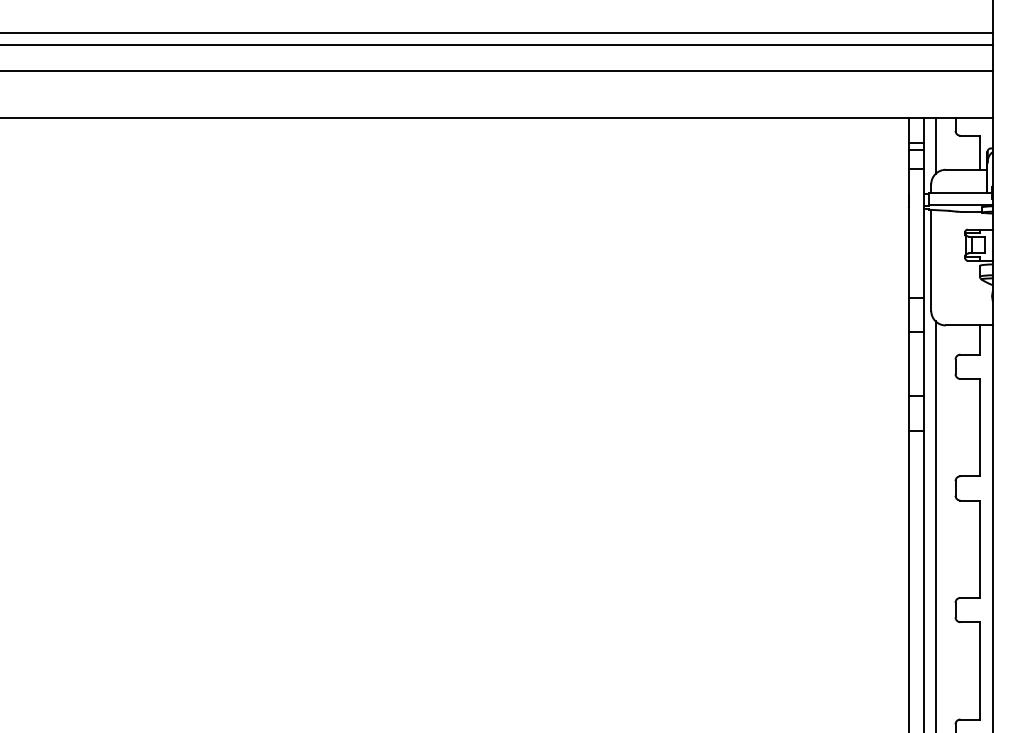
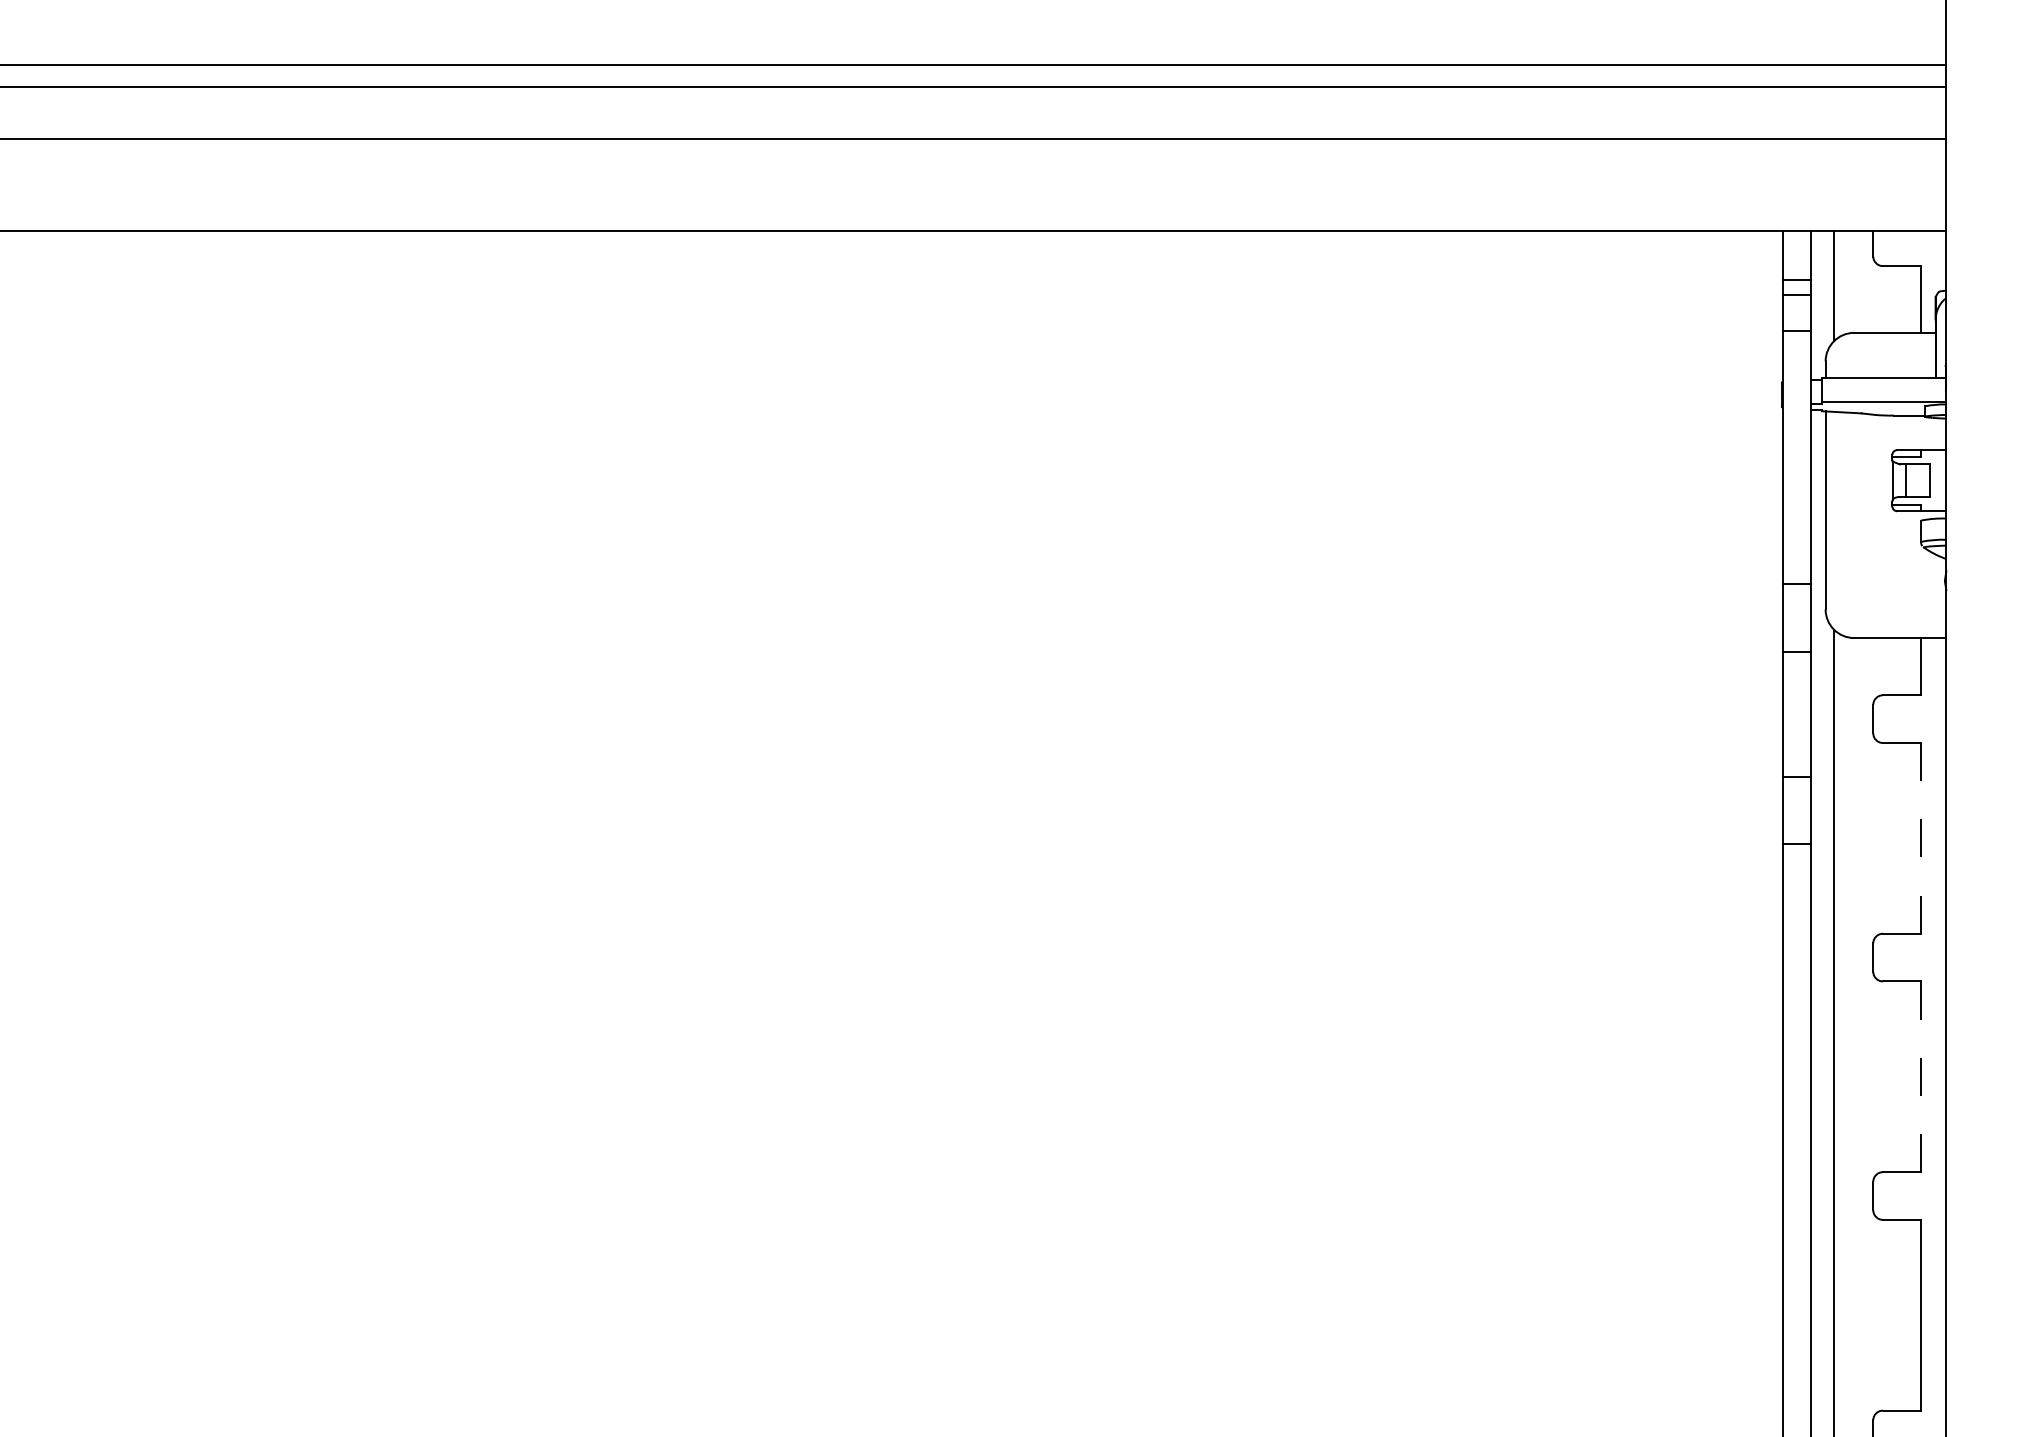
line: (979, 427) -> (1920, 838), solid -> dashed
line: (979, 549) -> (1920, 1077), solid -> dashed

